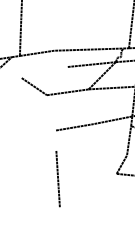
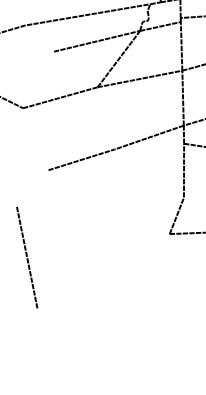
line: (57, 179) -> (26, 258), moved

